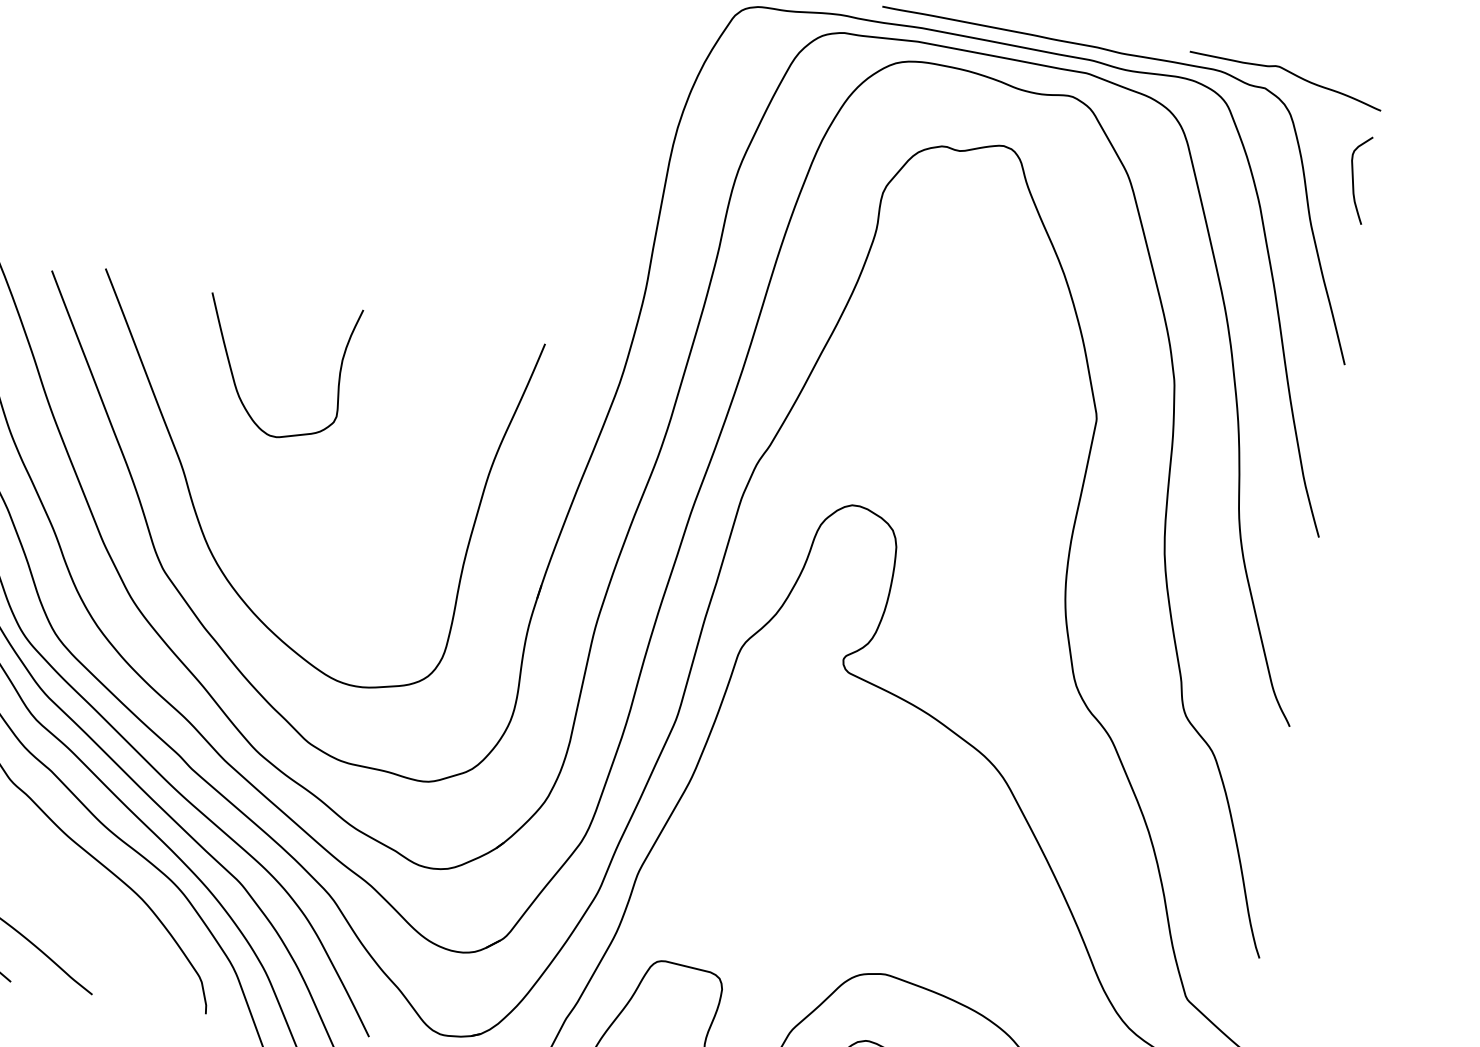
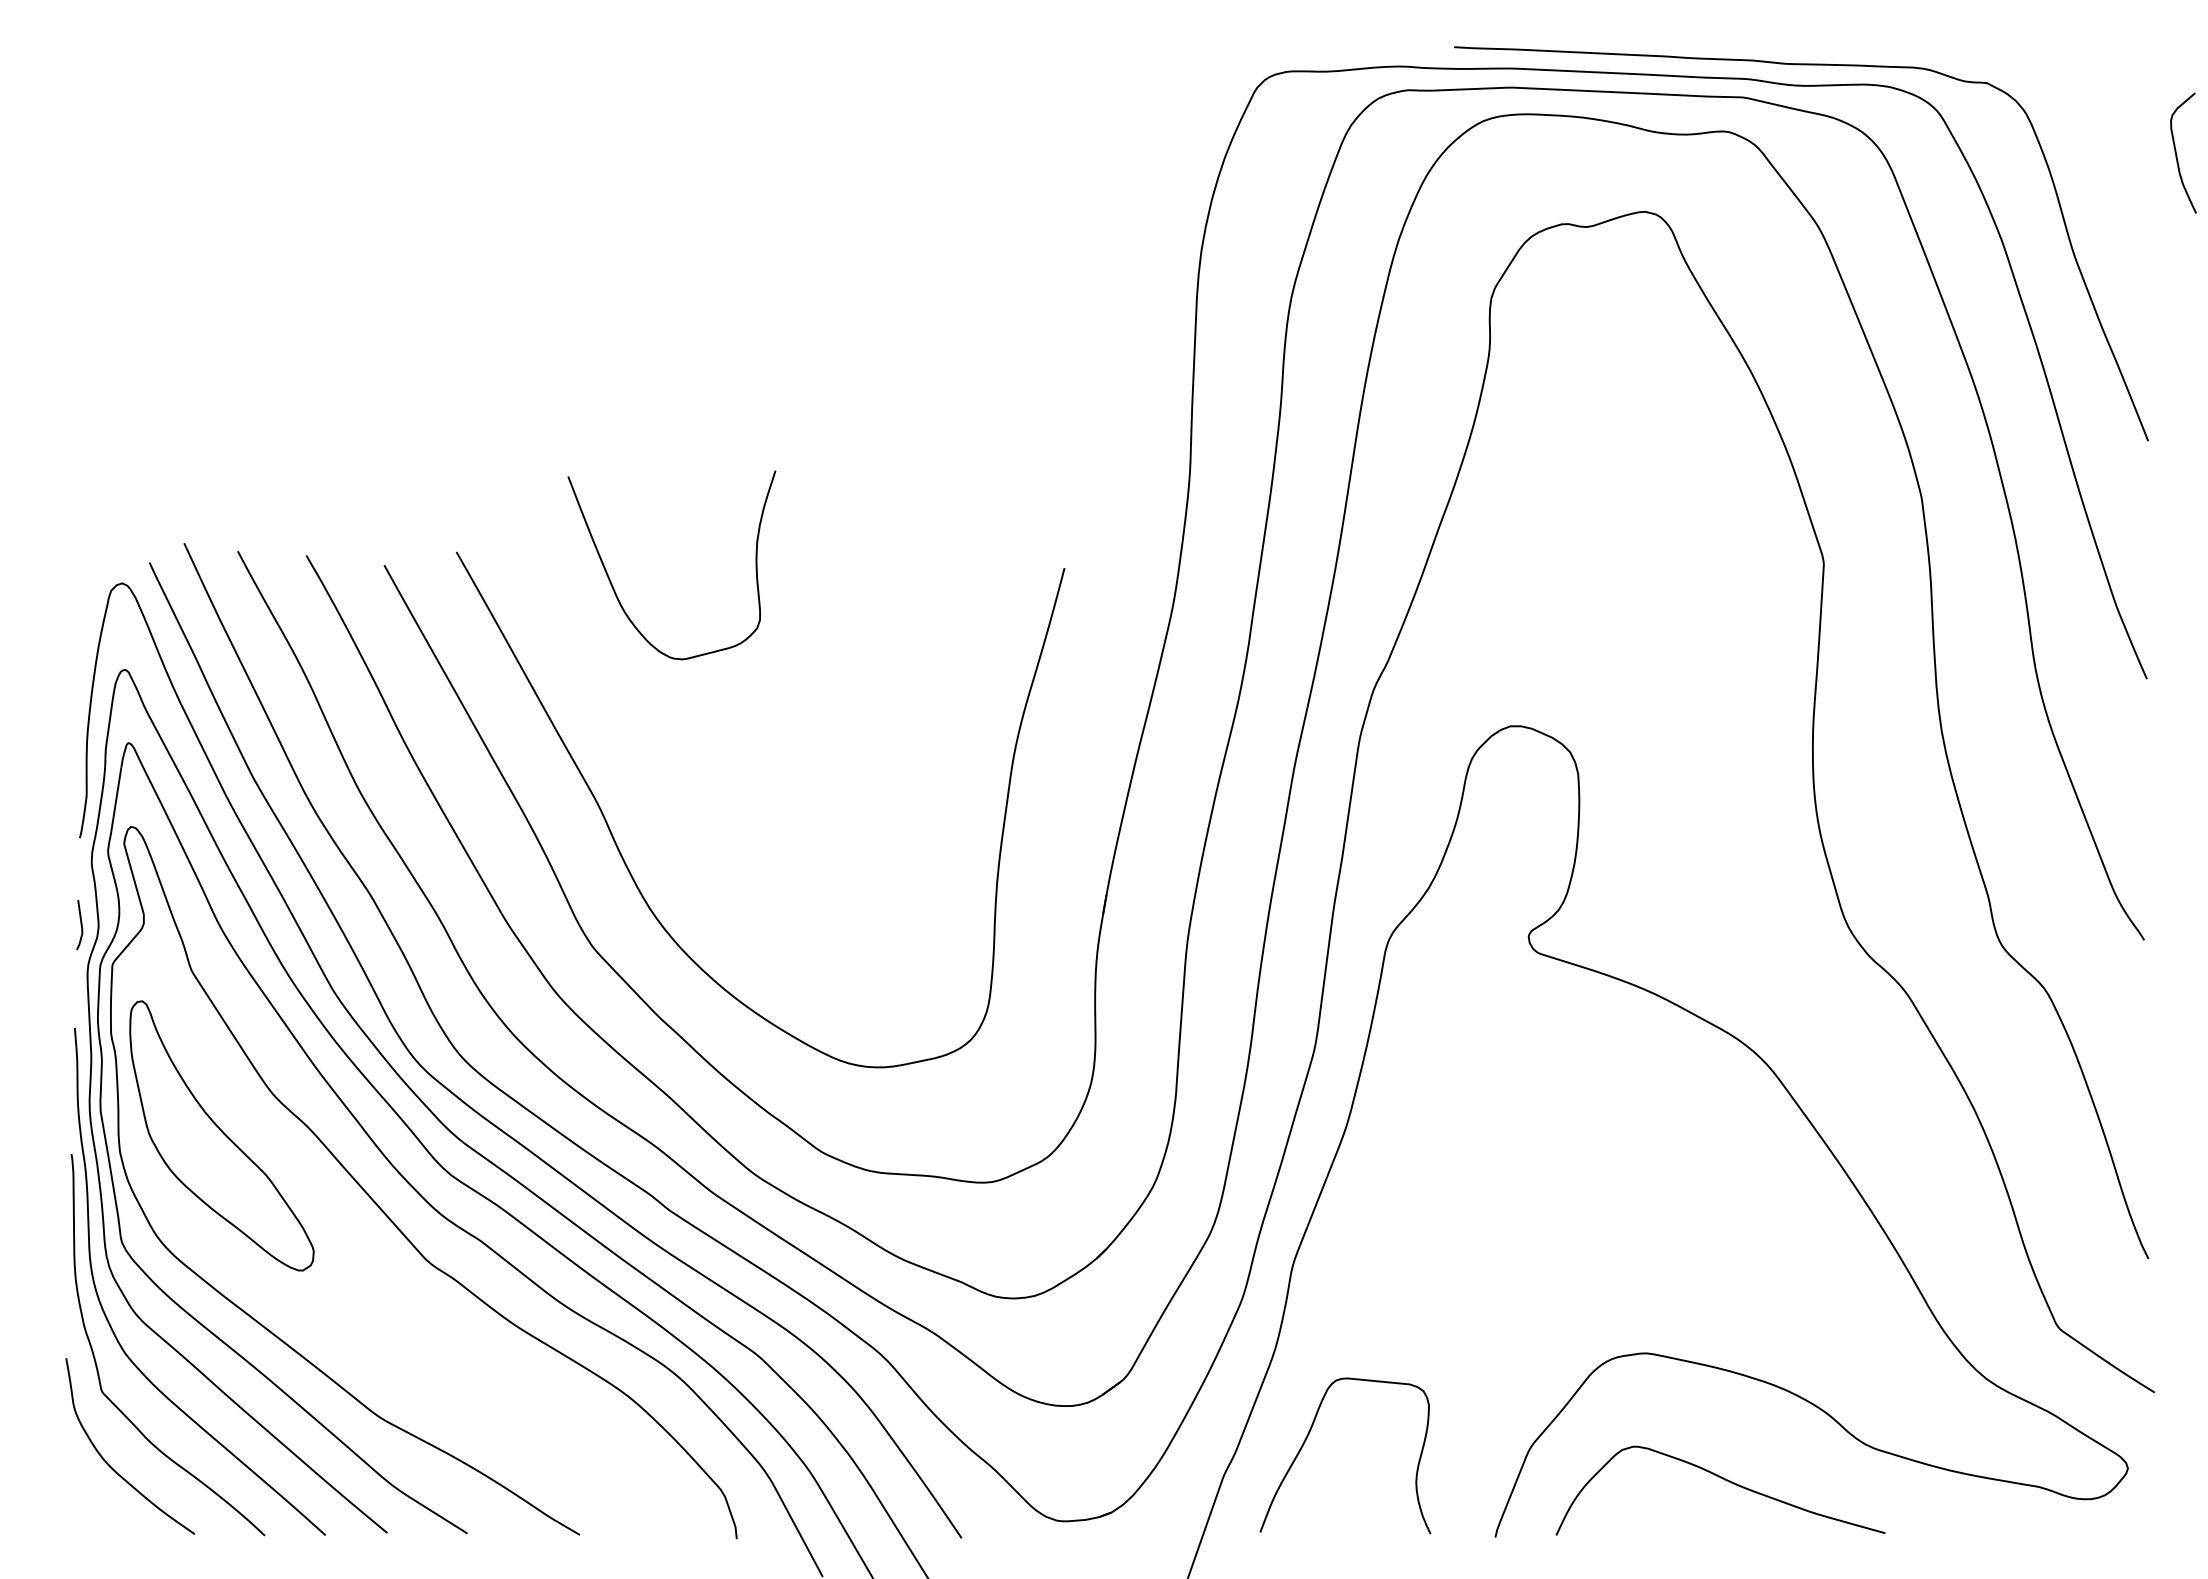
curve: (1289, 72) -> (2016, 57), removed
curve: (1353, 180) -> (2177, 155), moved
curve: (234, 380) -> (615, 590), moved

